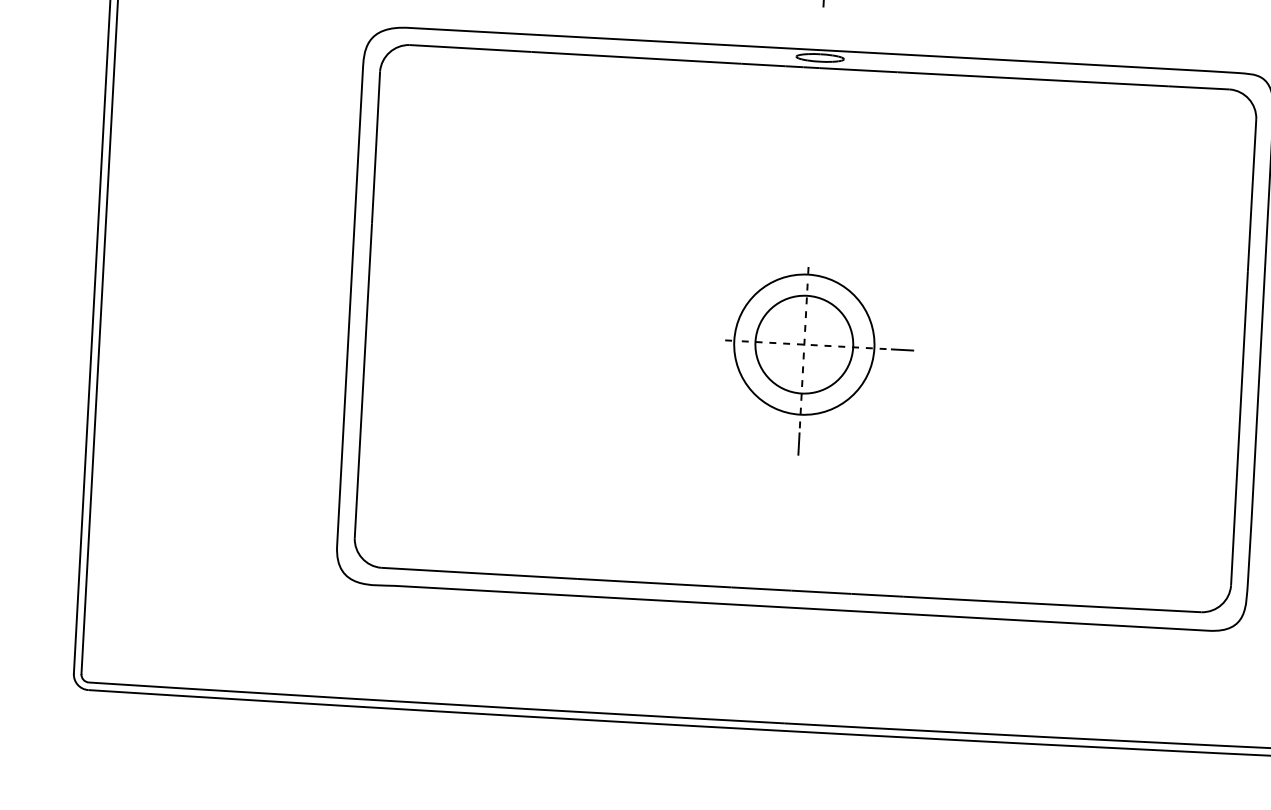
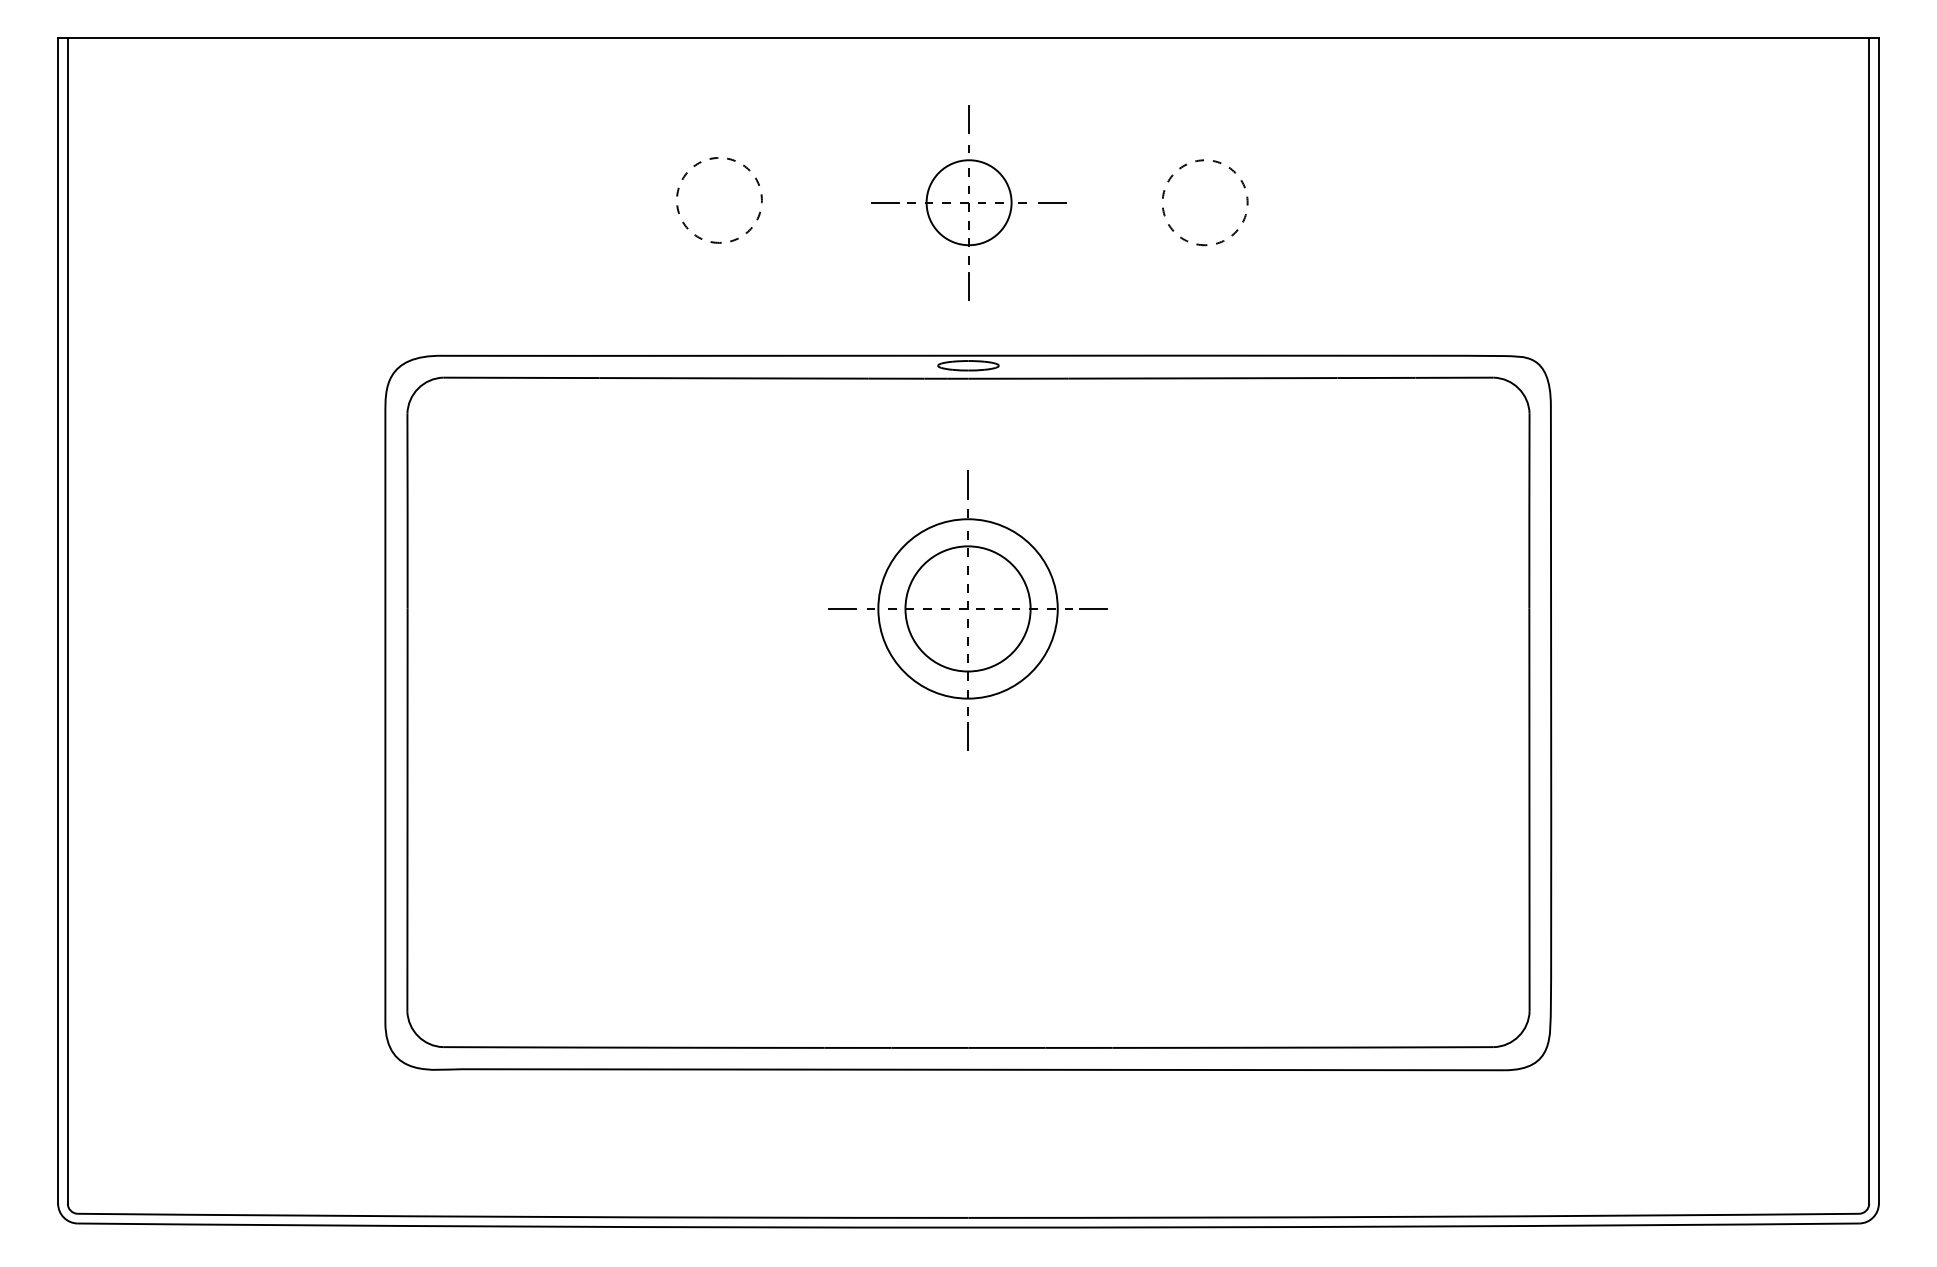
line: (815, 150) -> (968, 484), added
line: (710, 242) -> (841, 608), added
part: (818, 361) -> (987, 629), moved

